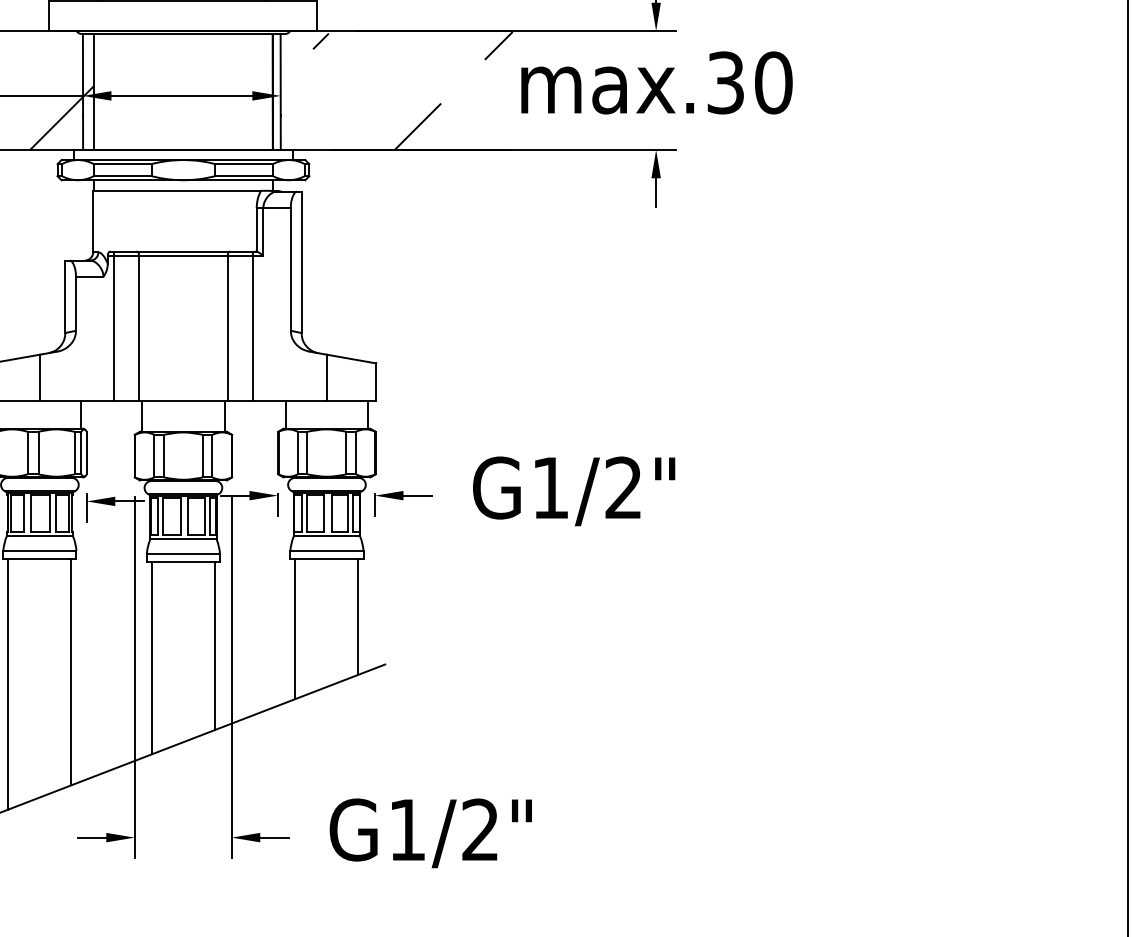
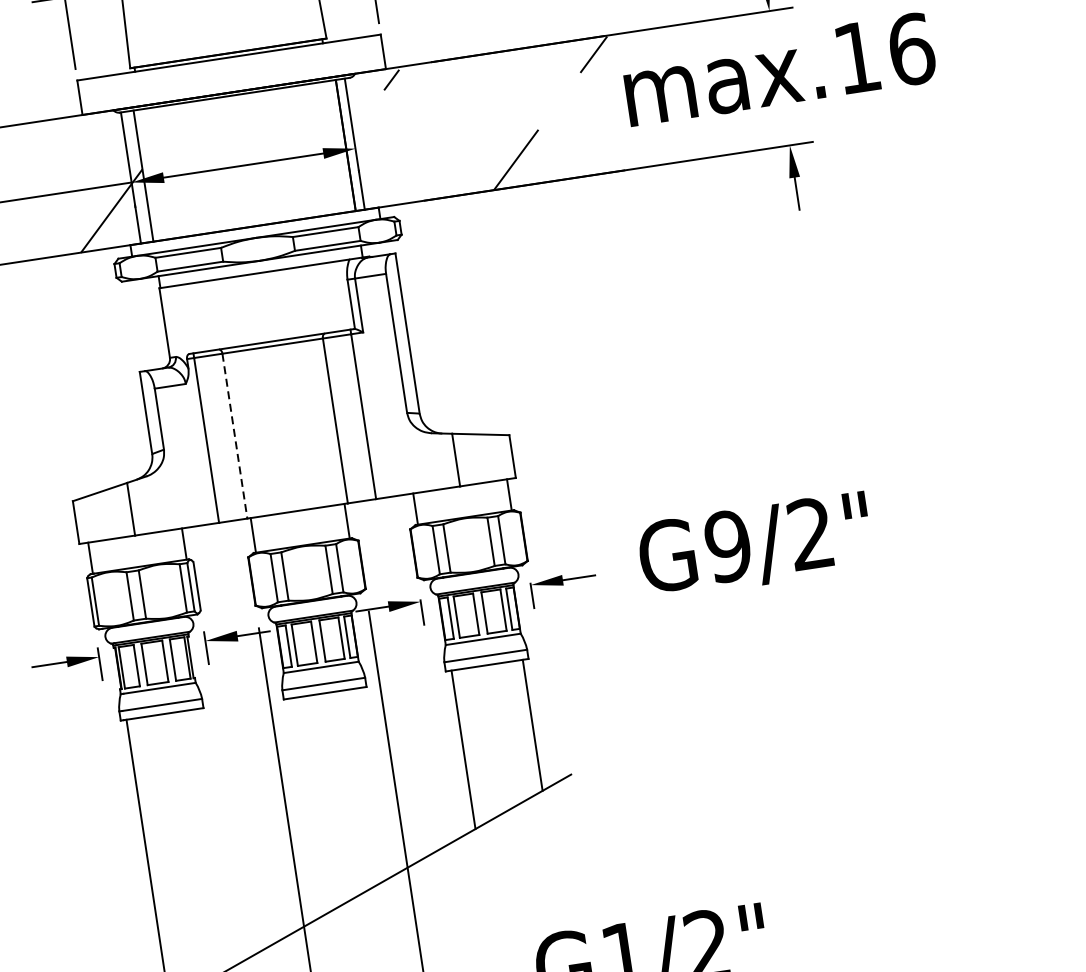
text: (749, 82) -> (884, 53), max.30 -> max.16
line: (139, 328) -> (235, 436), solid -> dashed
text: (550, 487) -> (728, 545), G1/2" -> G9/2"
line: (214, 646) -> (374, 783), removed
line: (151, 658) -> (305, 807), removed
line: (71, 672) -> (217, 837), removed

